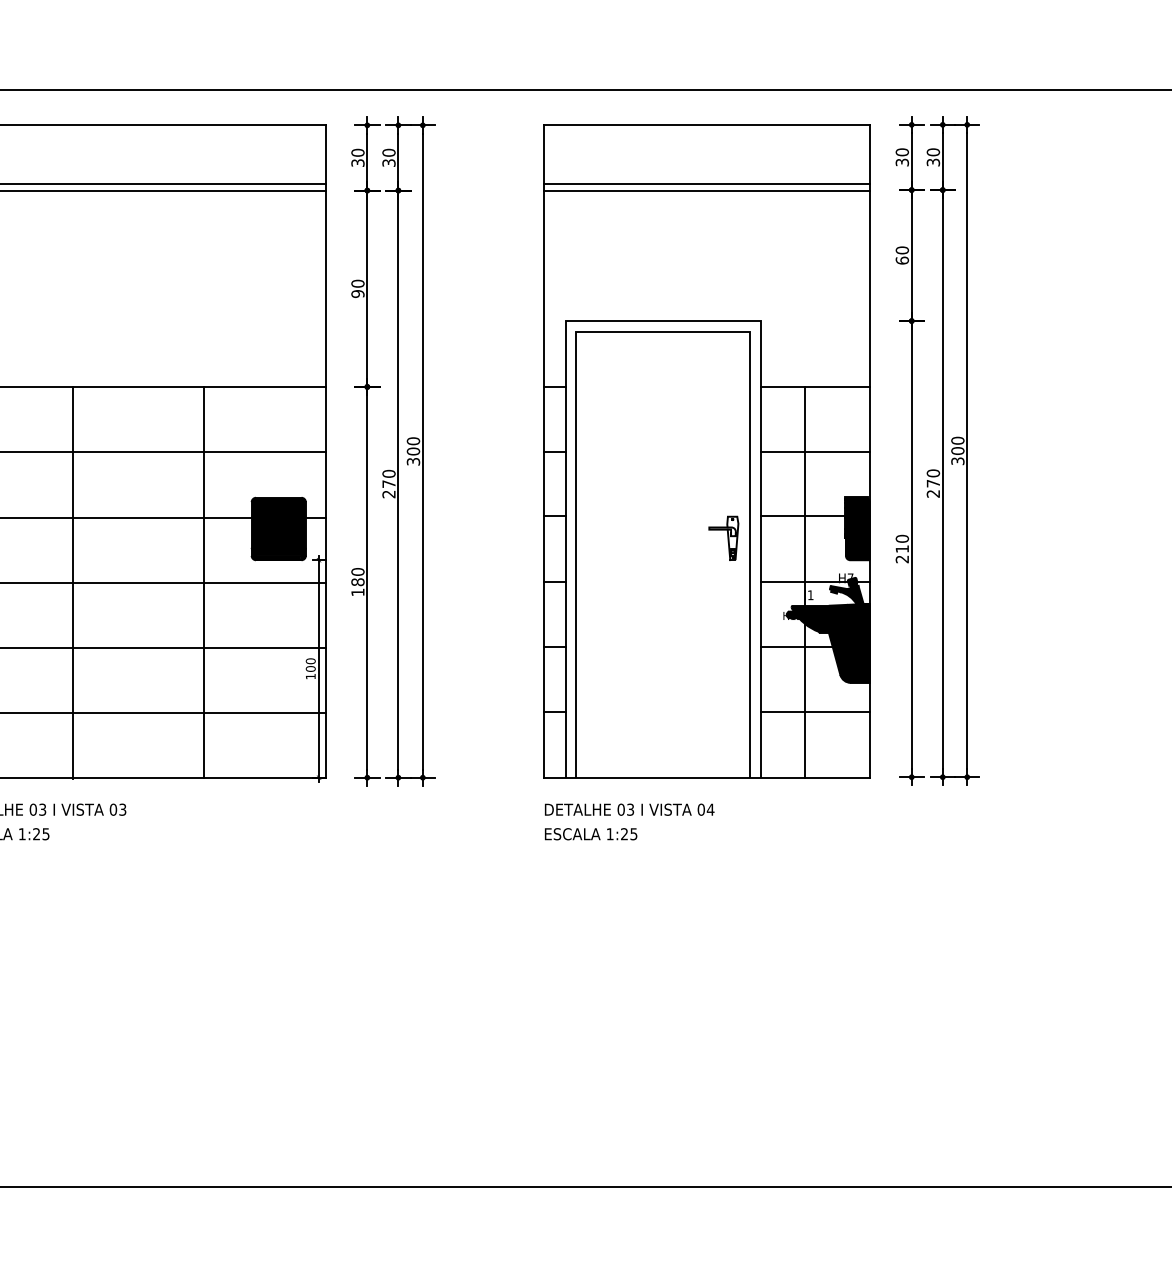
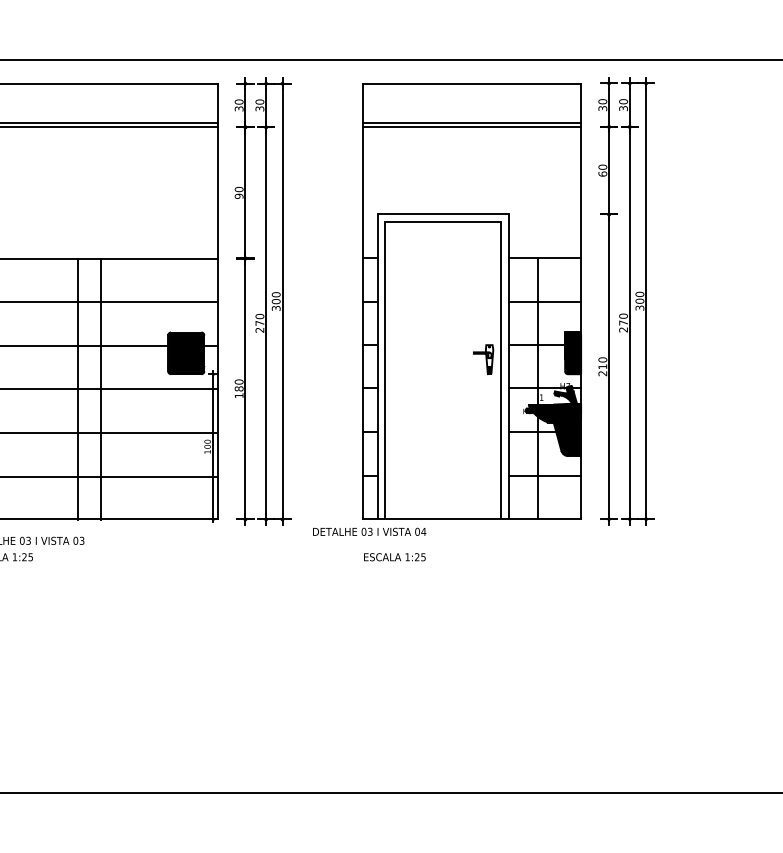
line: (204, 581) -> (101, 388), moved
line: (74, 583) -> (78, 389), moved
text: (629, 809) -> (369, 531), moved

